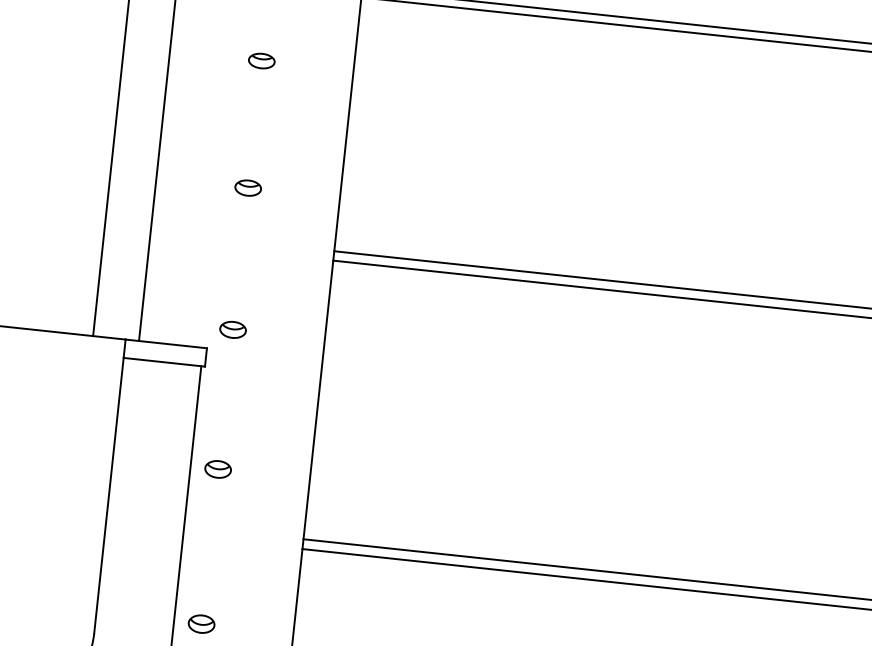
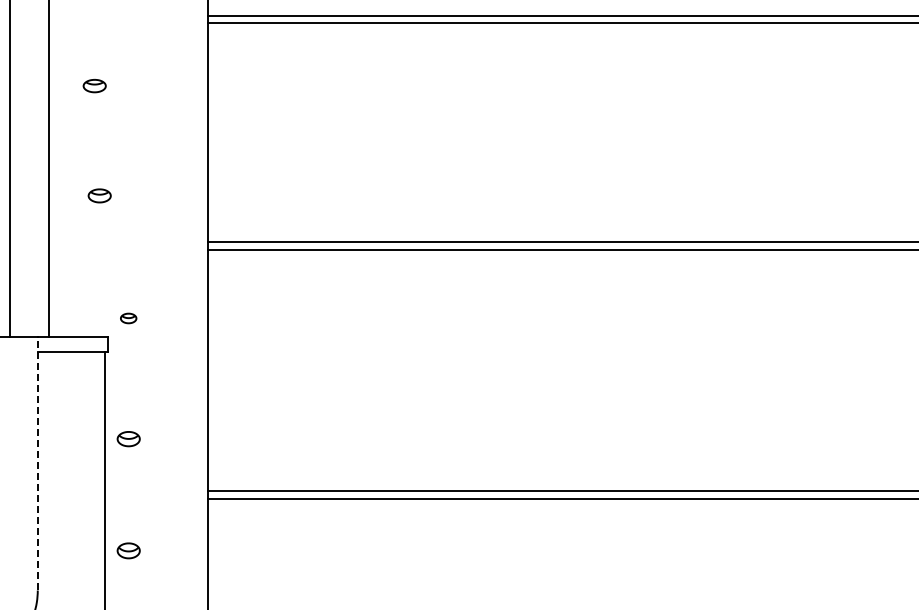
part: (261, 61) -> (94, 86), moved
part: (248, 187) -> (99, 195), moved
part: (232, 329) -> (128, 318), size x0.7
line: (109, 486) -> (37, 463), solid -> dashed
part: (201, 623) -> (128, 550), moved

